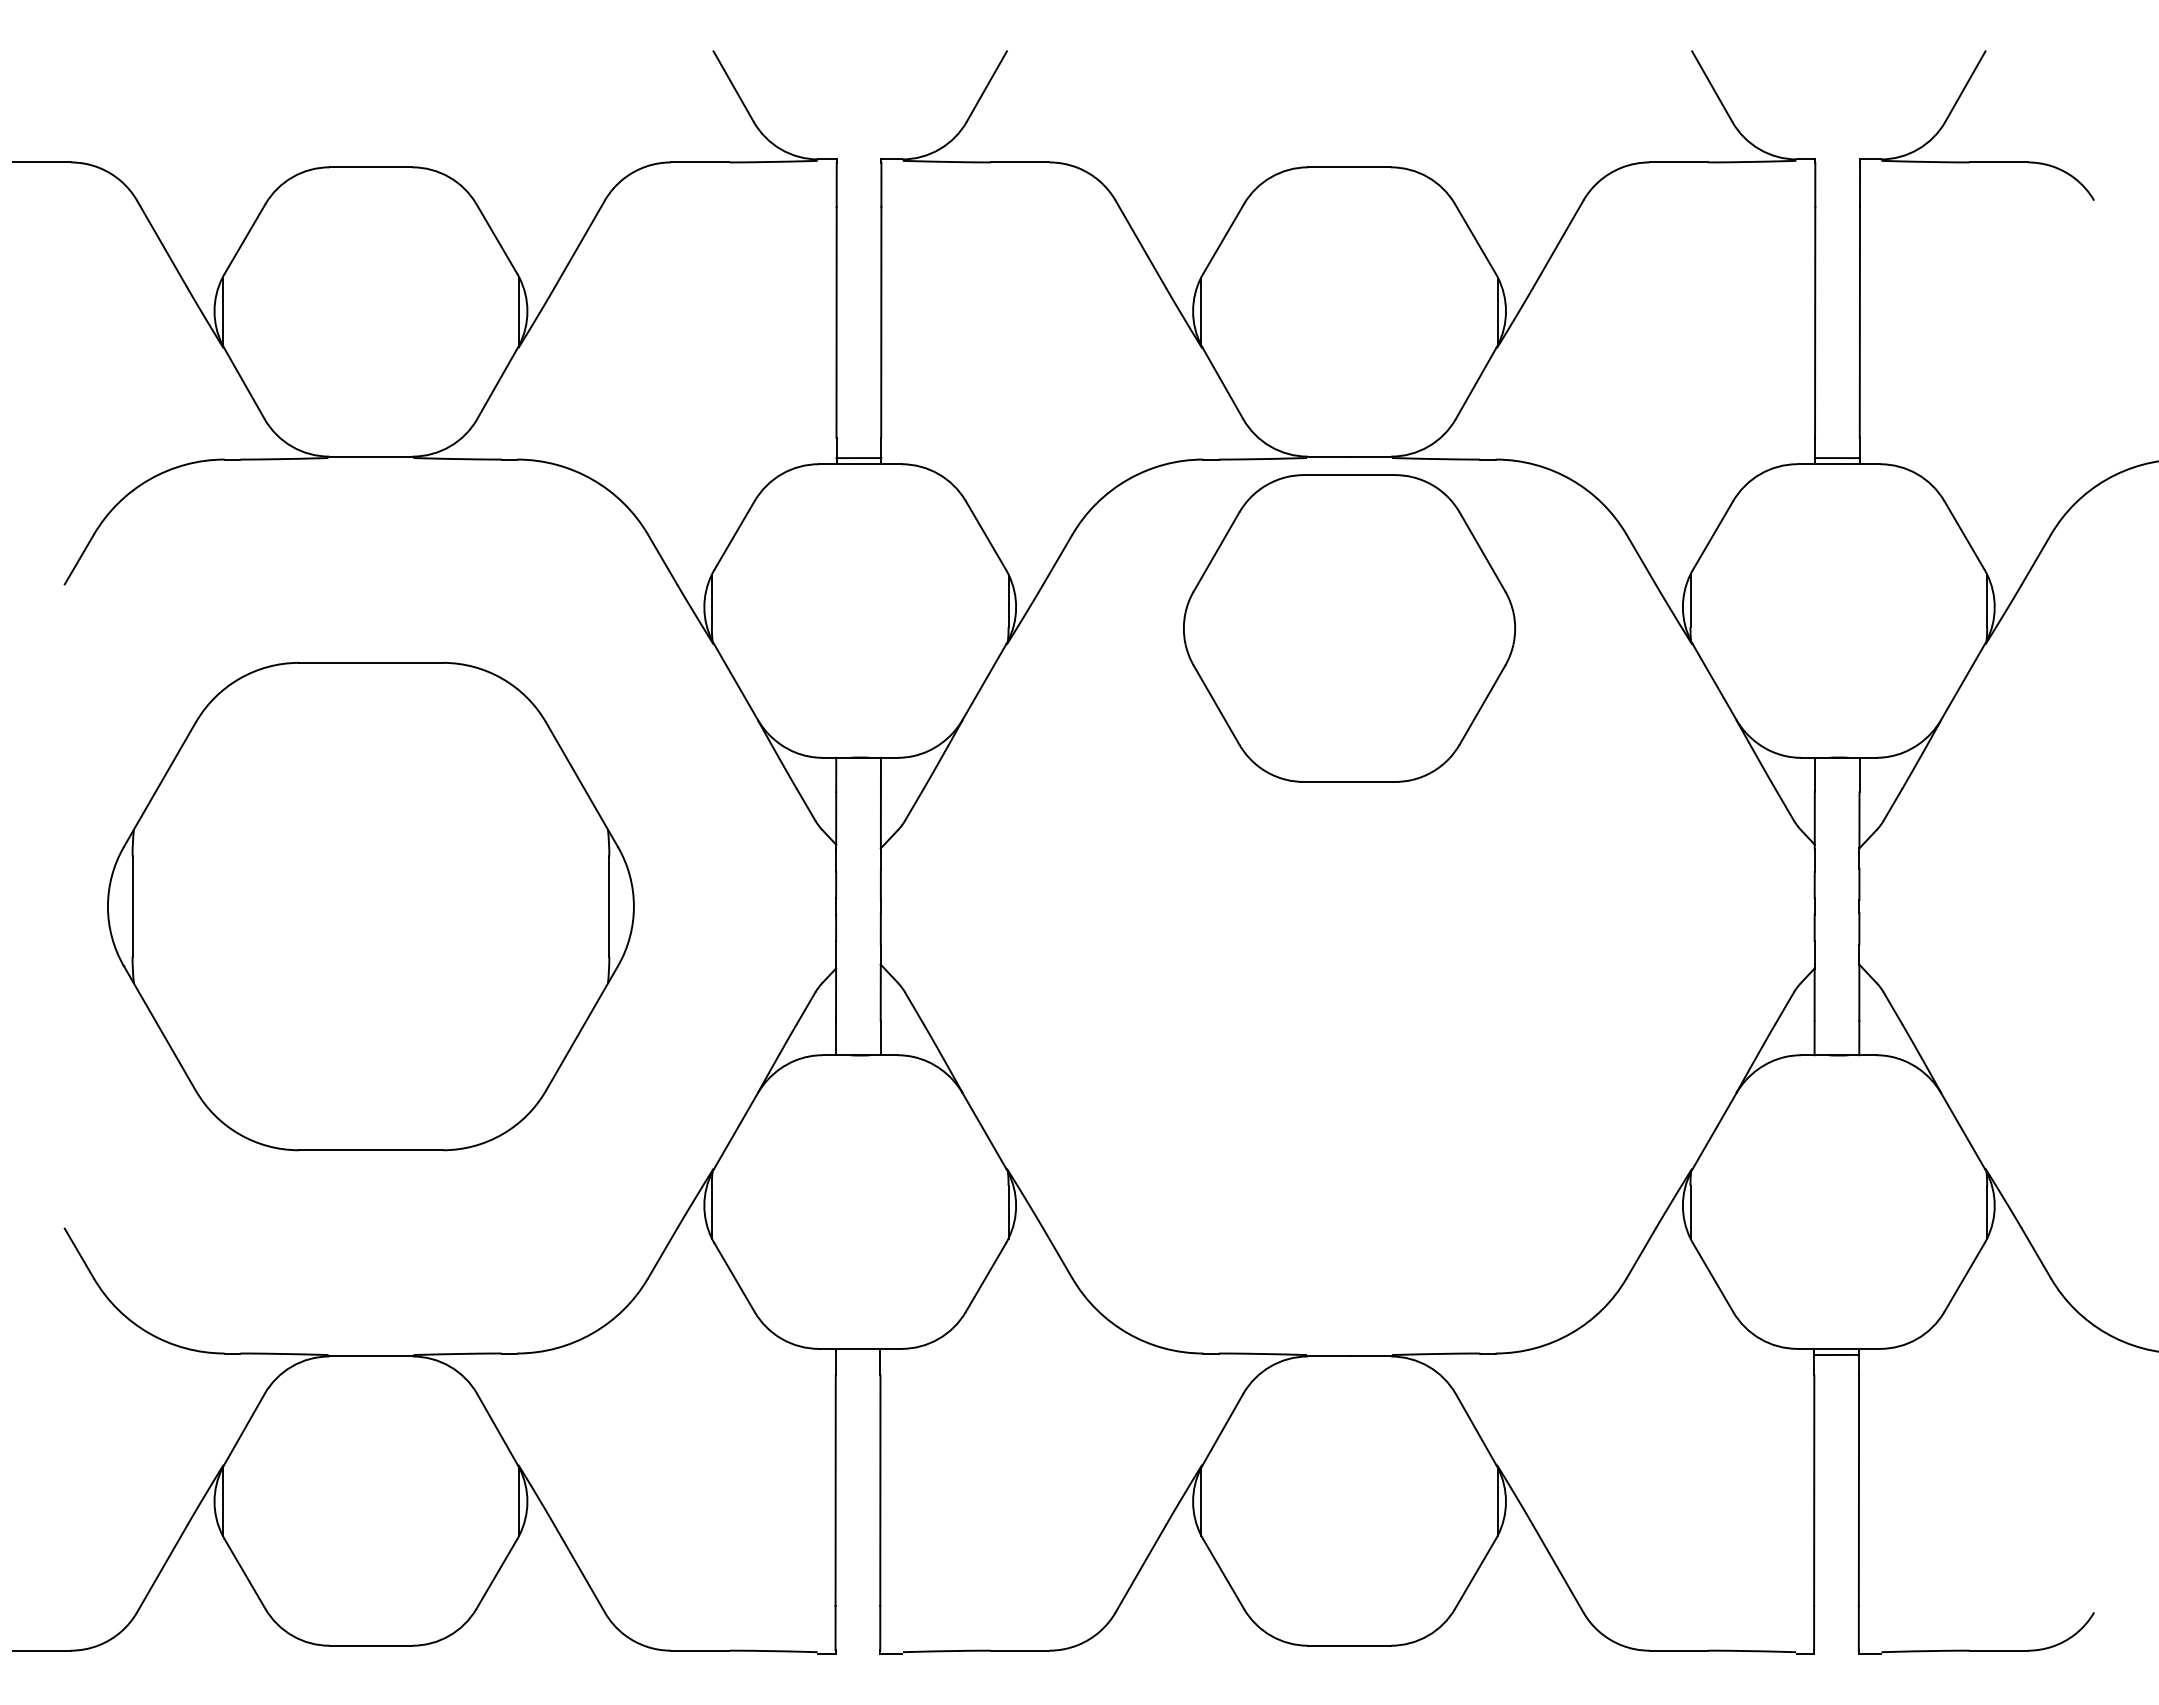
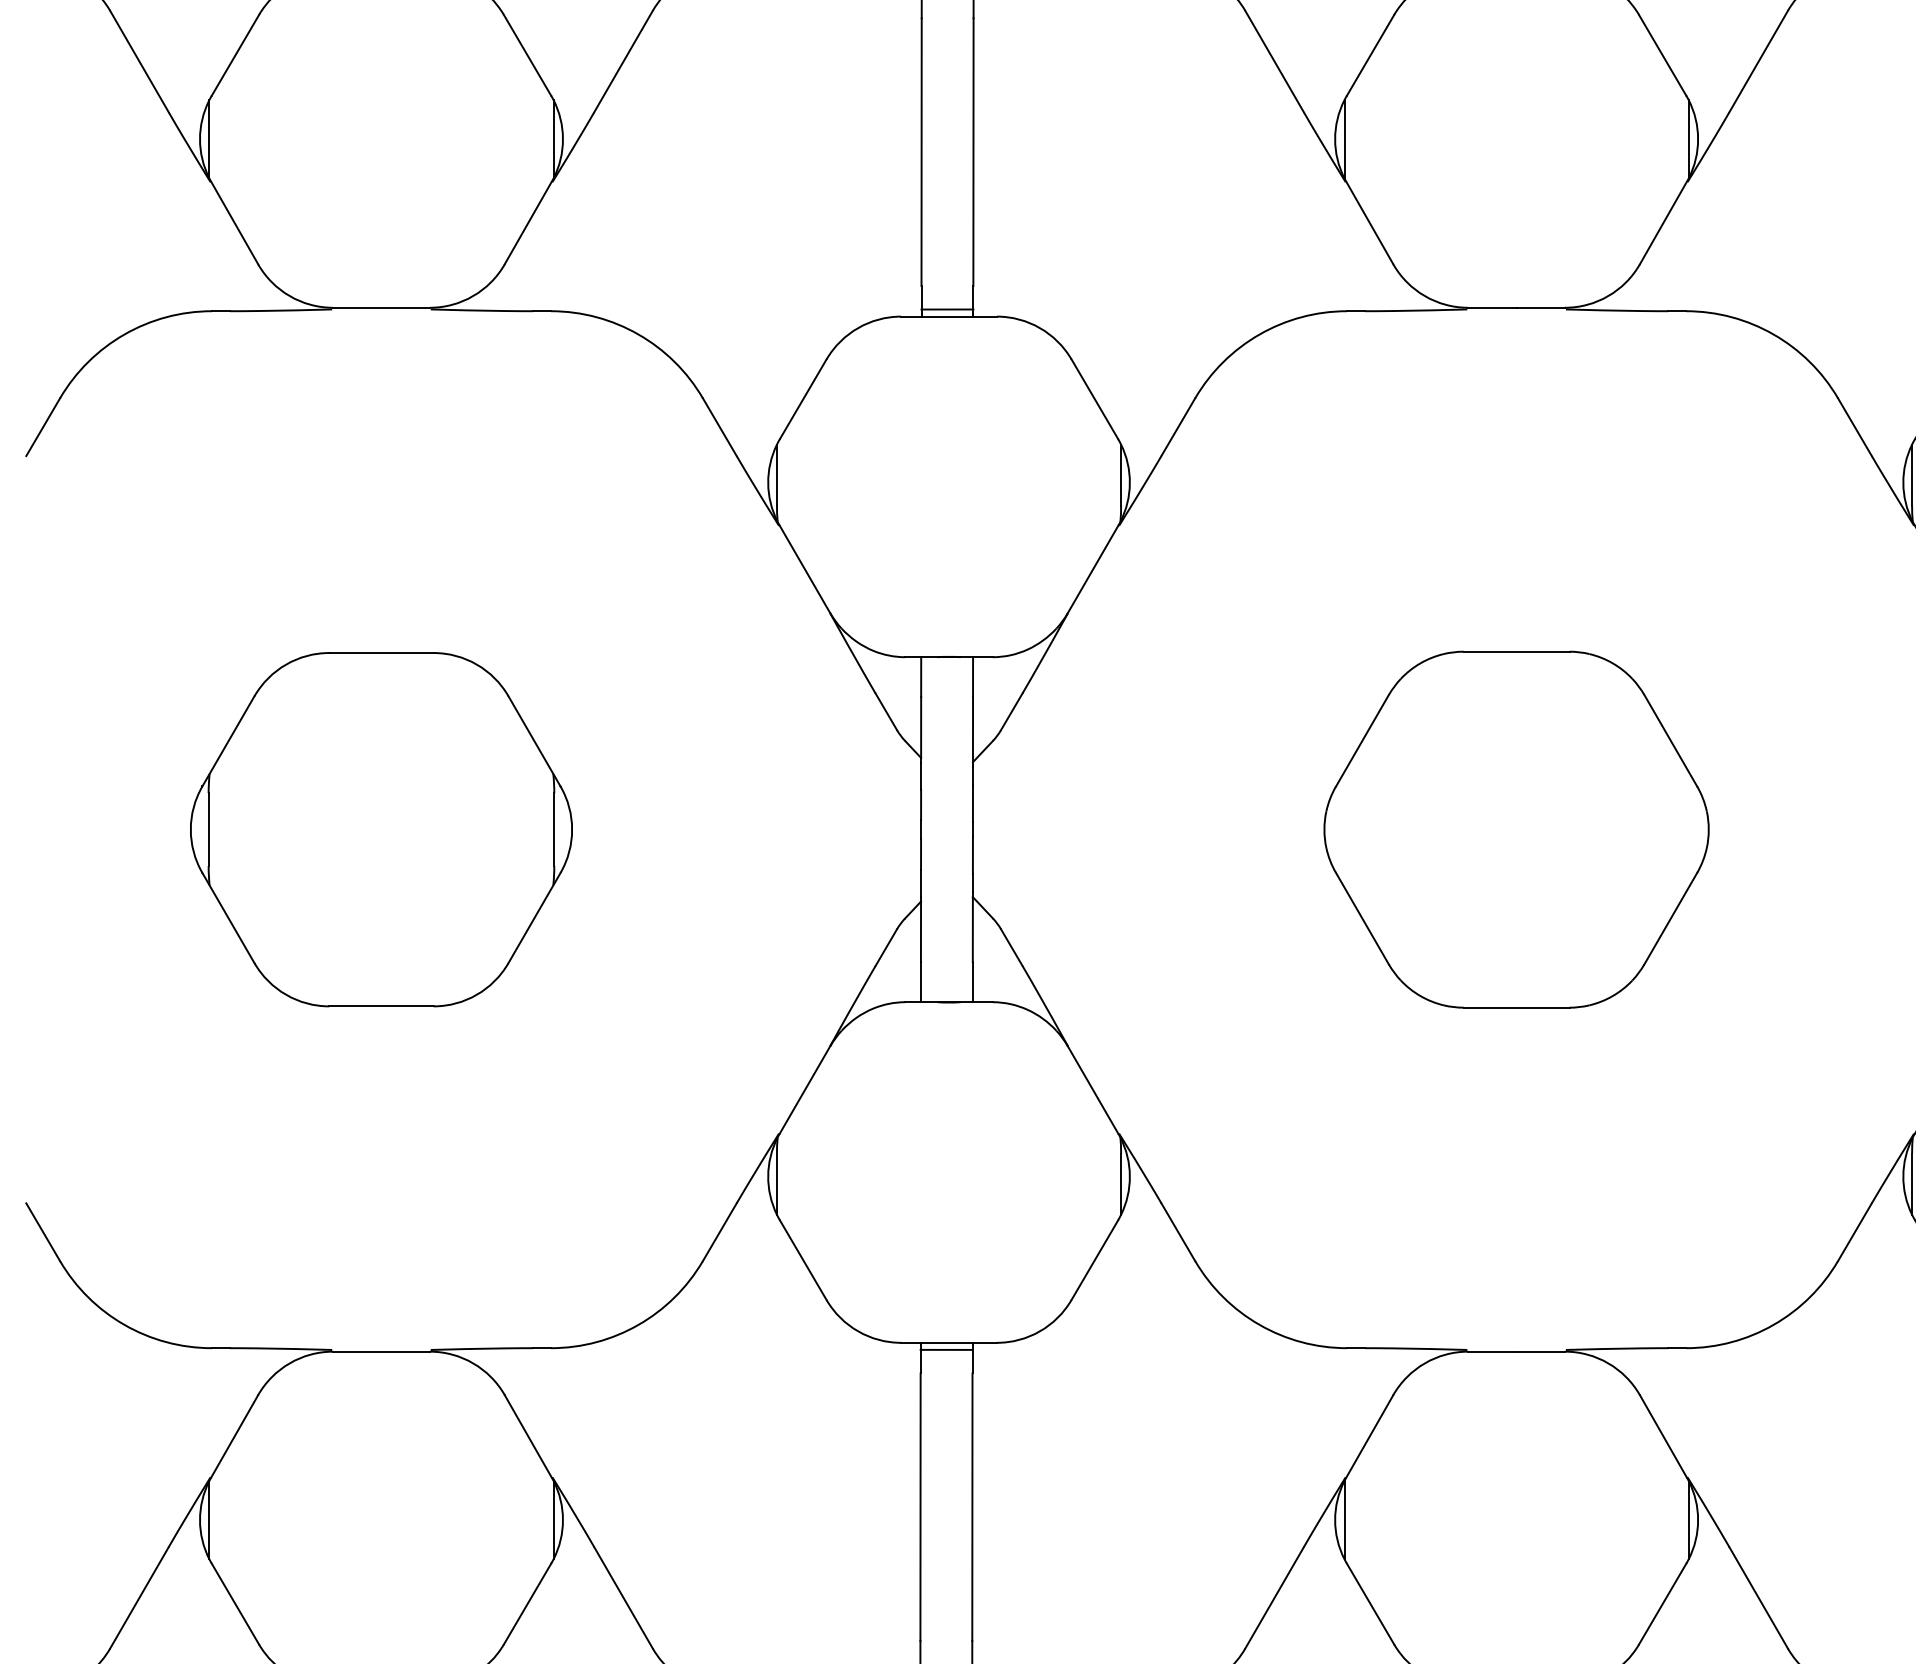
part: (1349, 628) -> (1516, 829), moved
part: (370, 906) -> (380, 829), size x0.62
line: (857, 1354) -> (945, 1349), added

